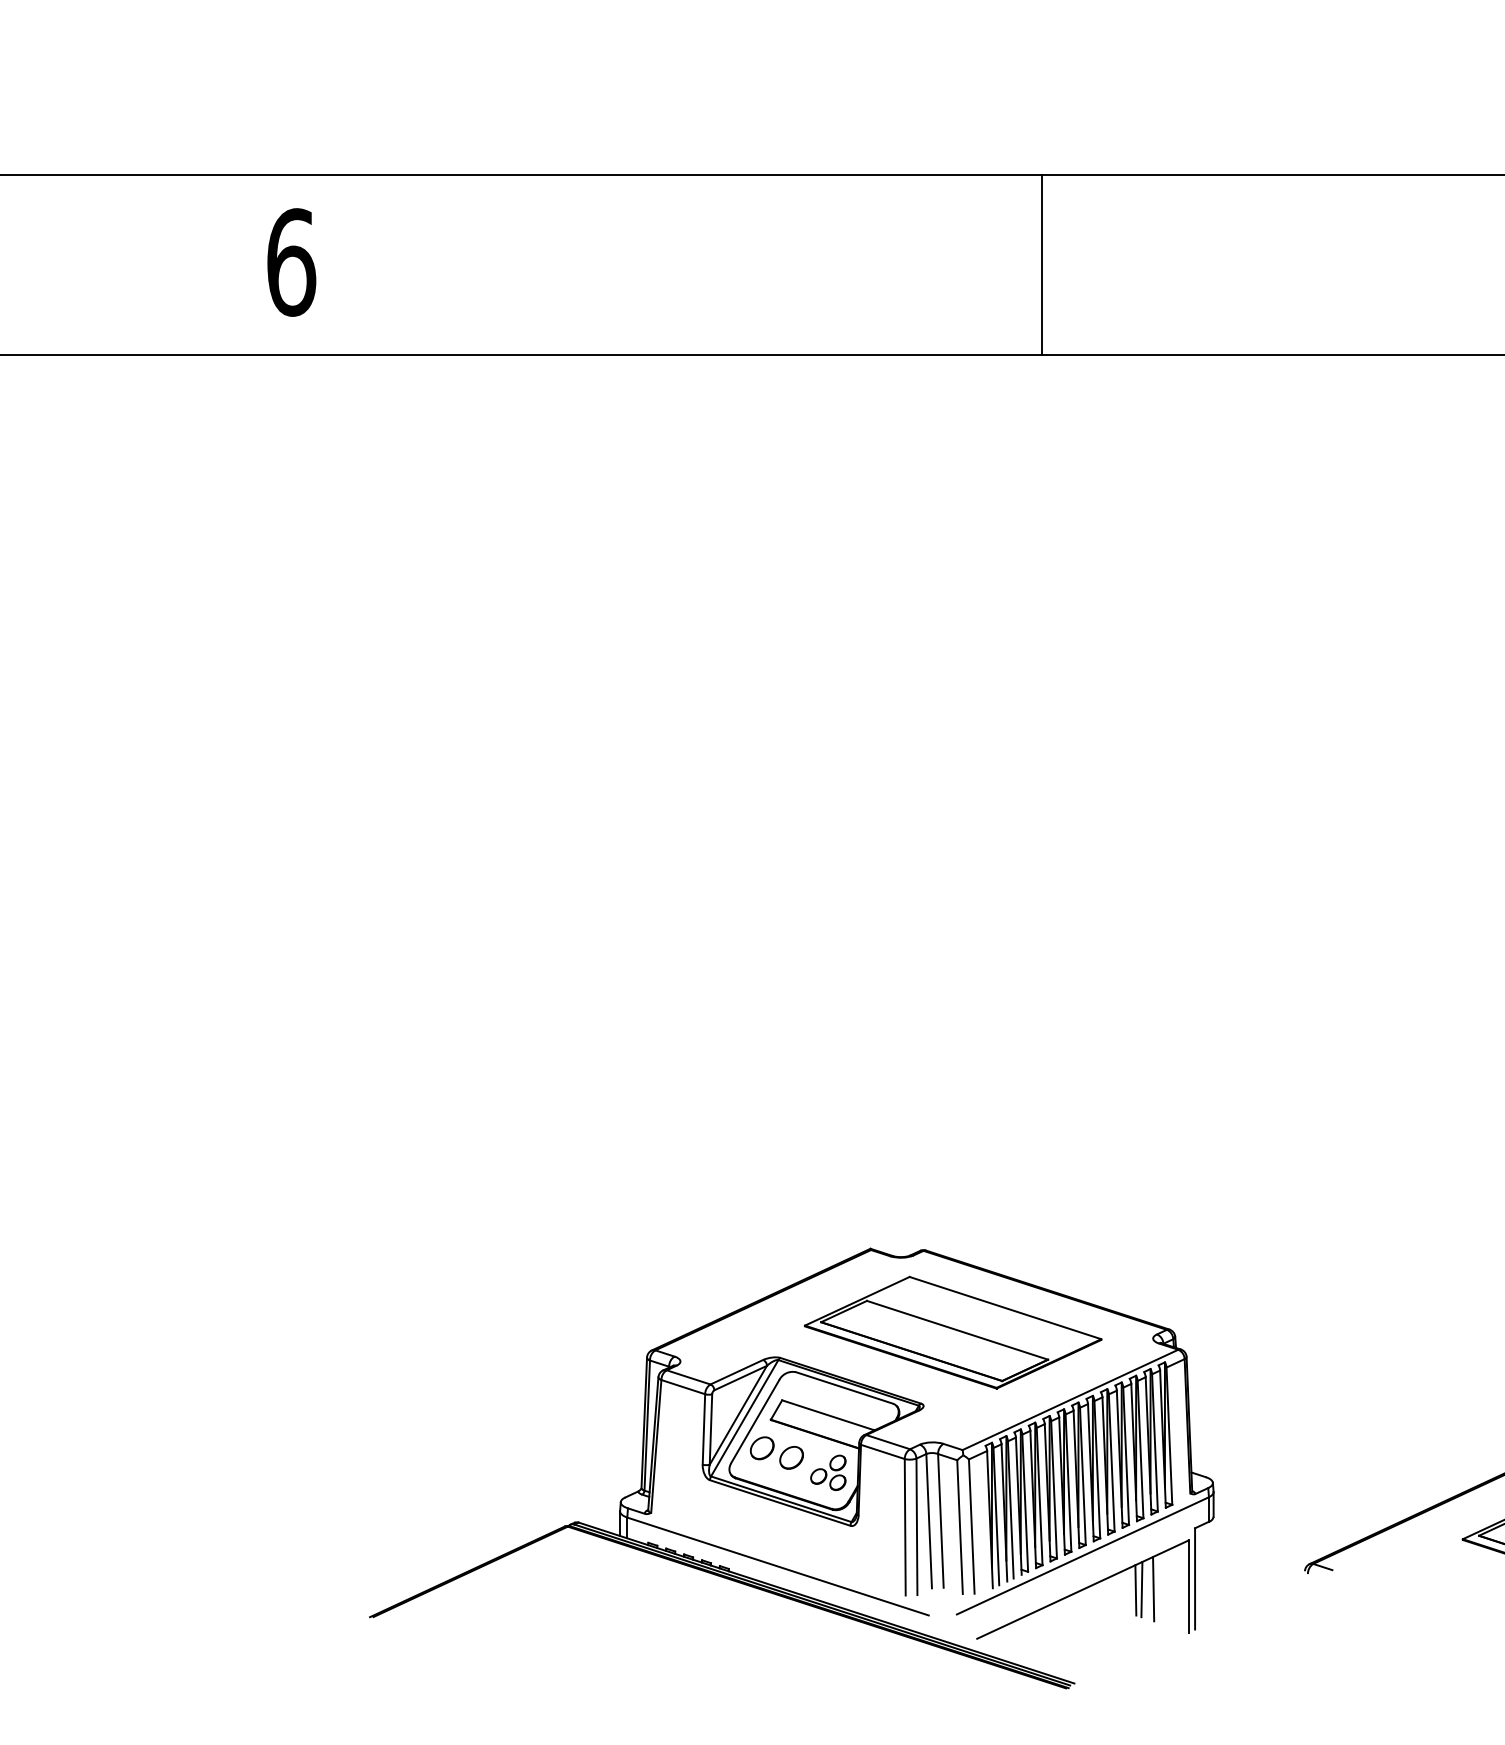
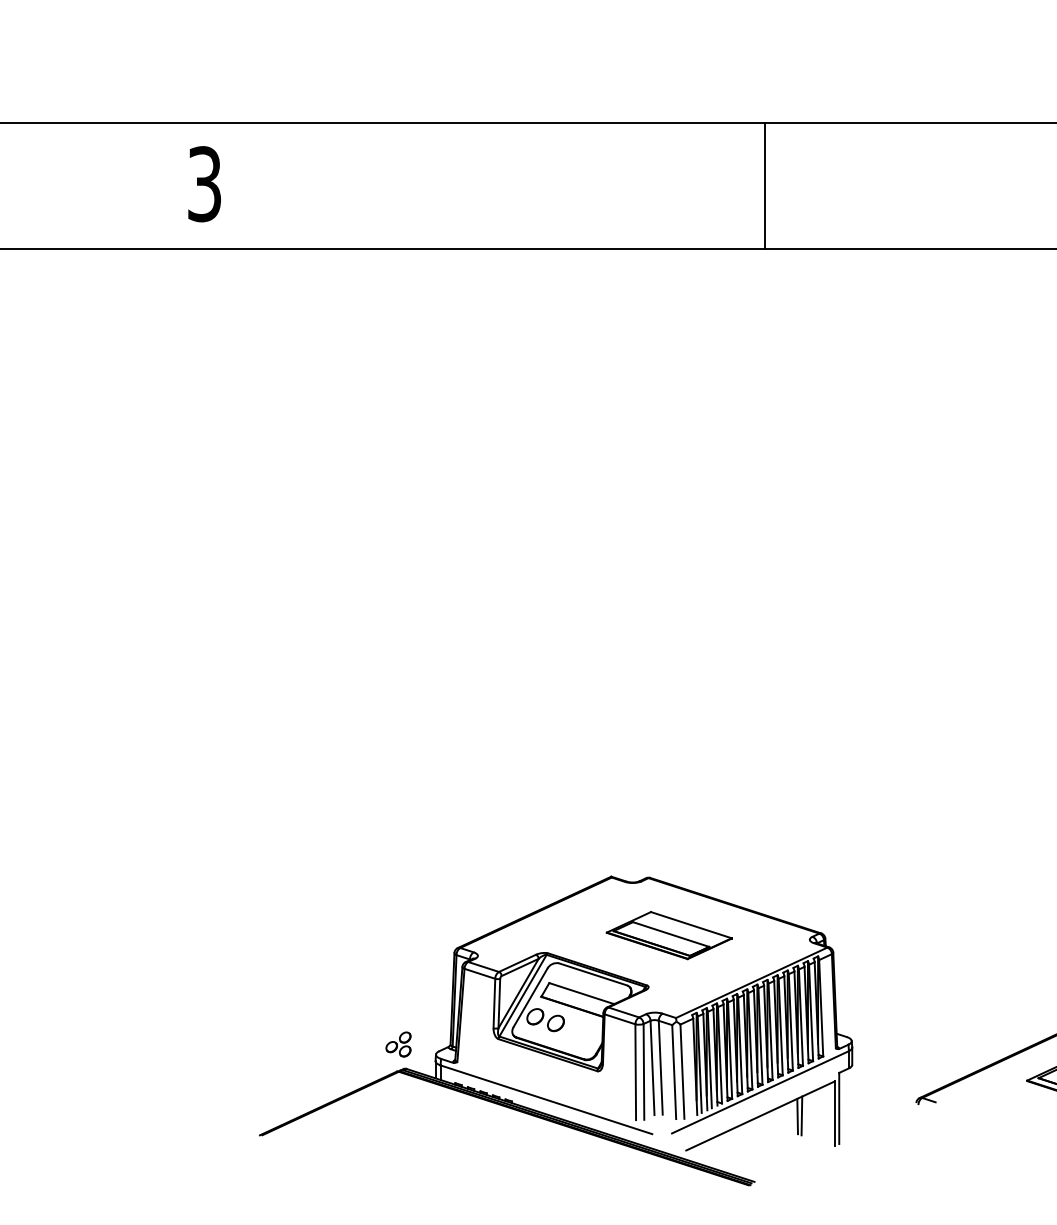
text: (291, 262) -> (204, 184), 6 -> 3
line: (1041, 264) -> (765, 185), moved
part: (952, 1332) -> (668, 935), size x0.6
part: (828, 1472) -> (398, 1044), moved
line: (1153, 1589) -> (810, 1115), removed

